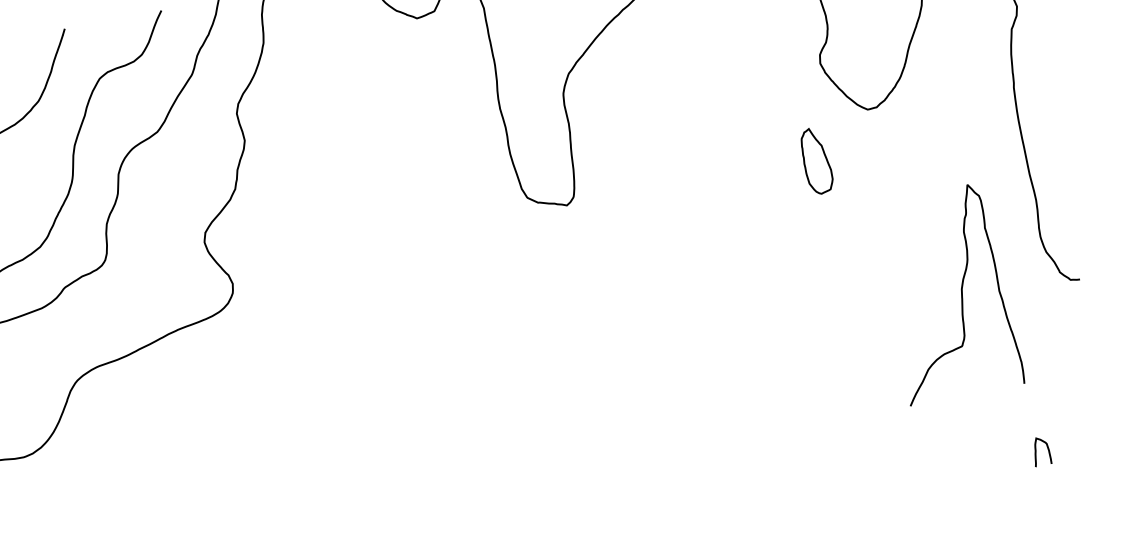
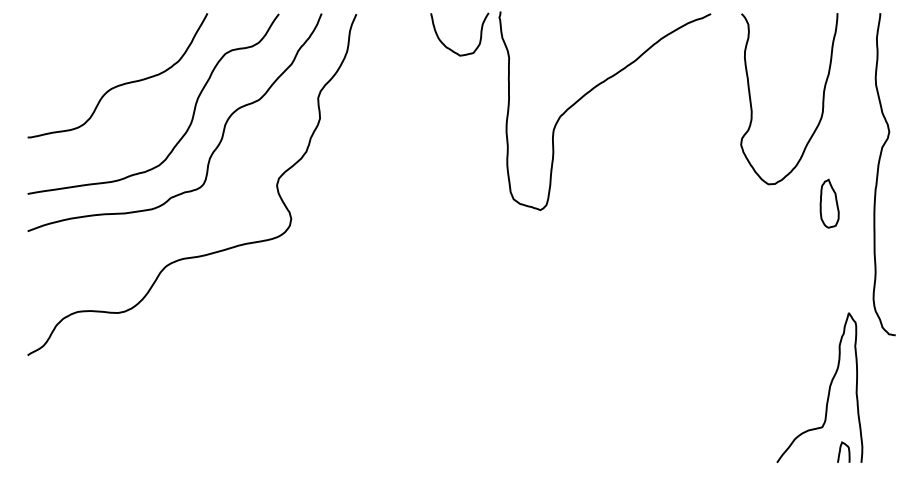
part: (816, 160) -> (829, 203), moved
curve: (960, 292) -> (828, 388), moved

